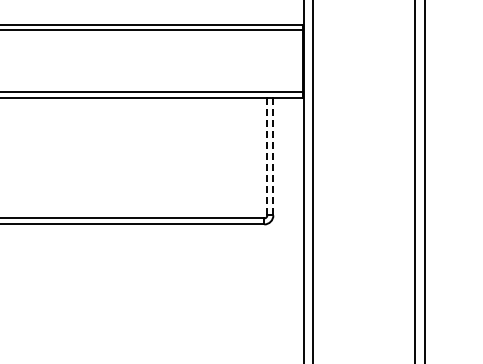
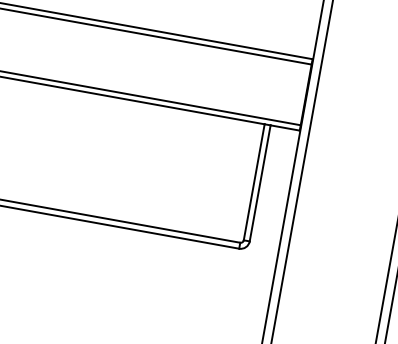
line: (267, 156) -> (254, 182), dashed -> solid
line: (273, 156) -> (260, 183), dashed -> solid

